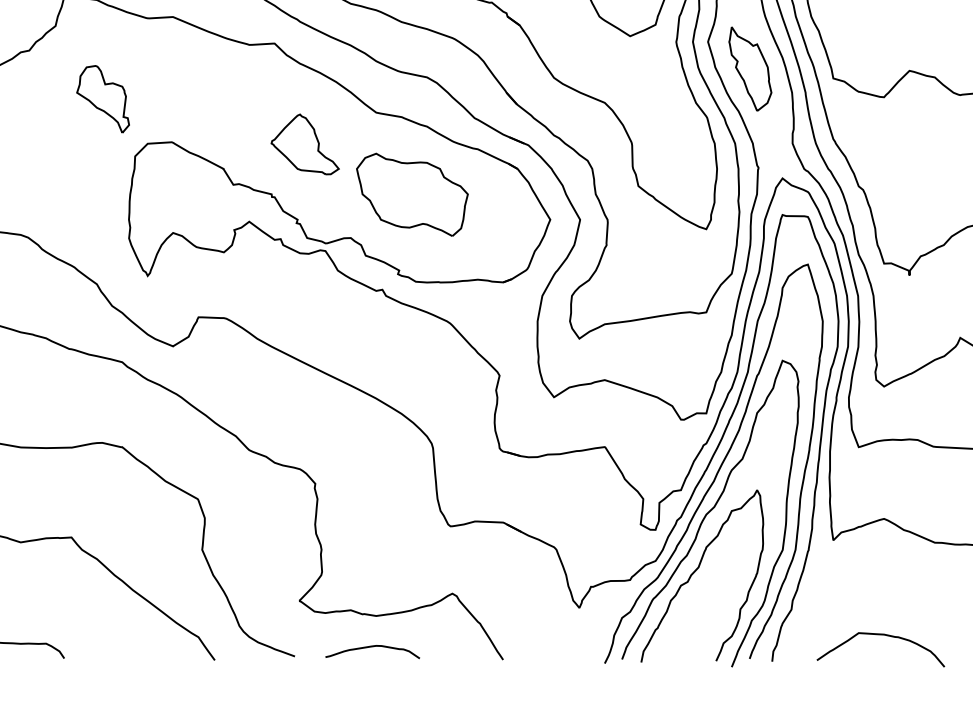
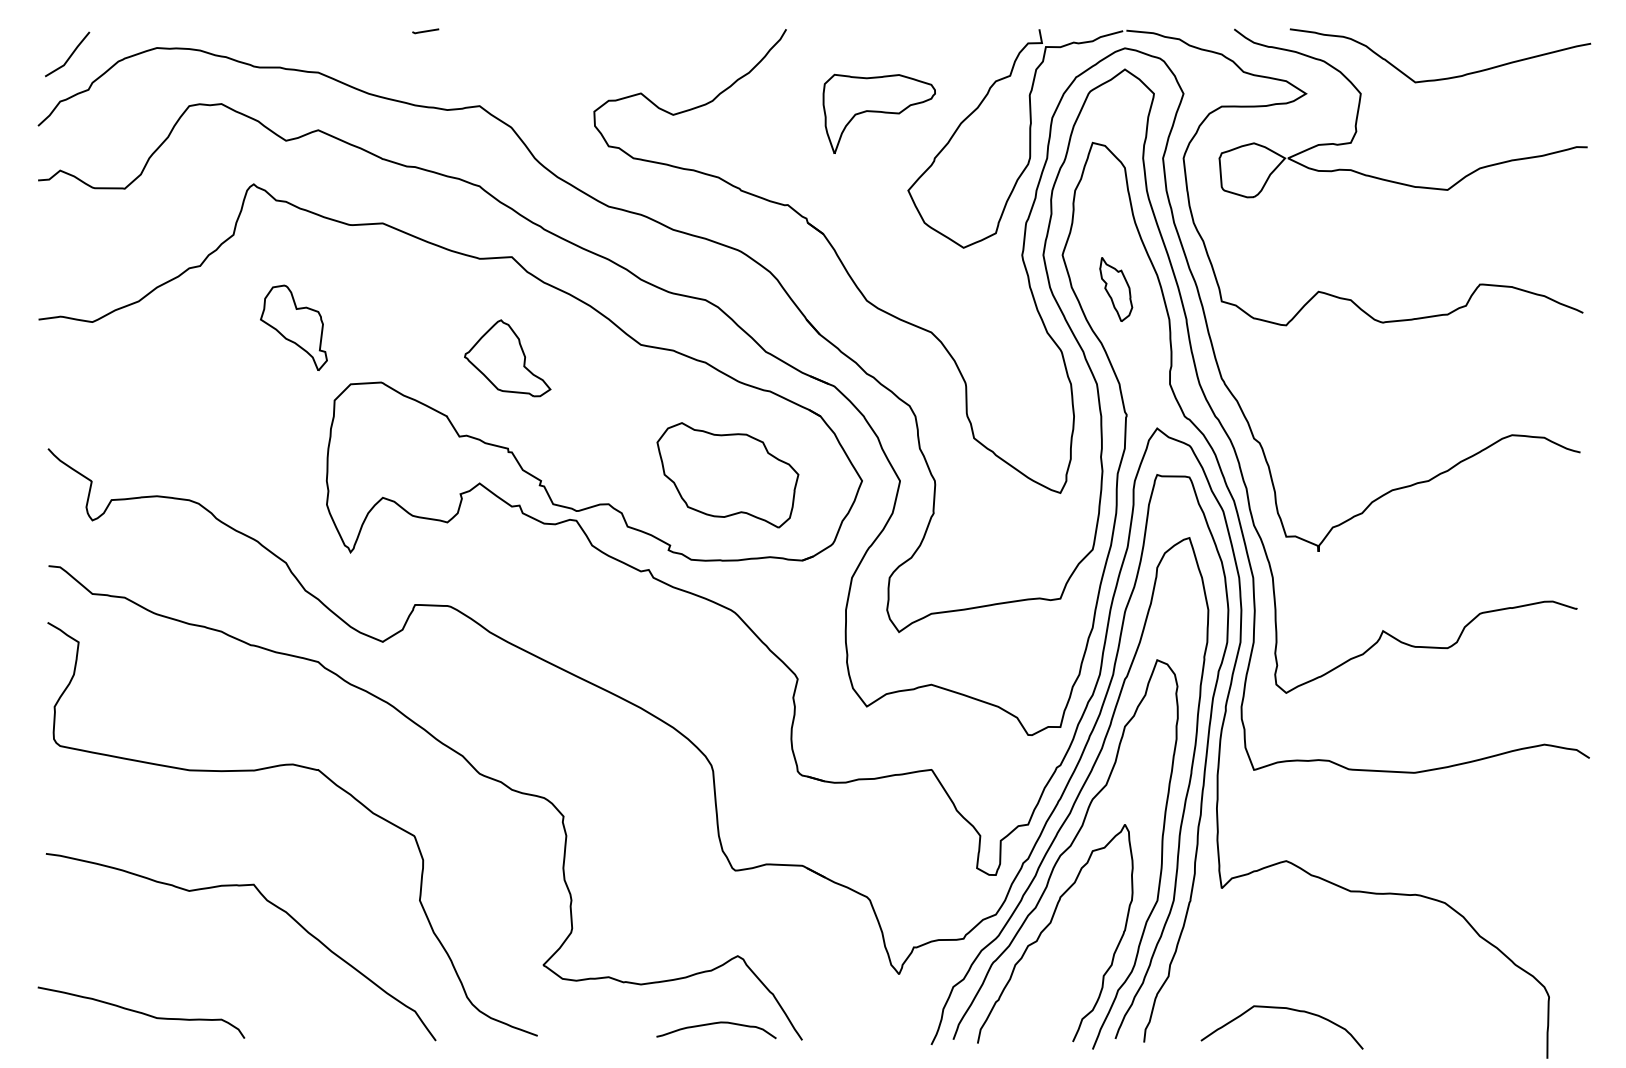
part: (749, 69) -> (1115, 289), size x0.6
part: (305, 144) -> (507, 358), moved
part: (412, 194) -> (727, 475), moved
curve: (371, 647) -> (715, 1024), moved

